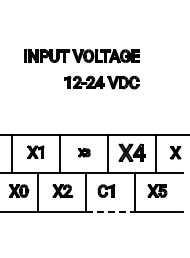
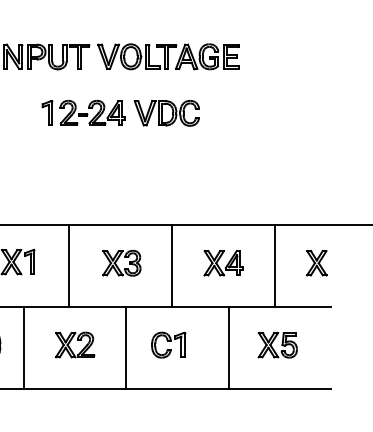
part: (101, 82) -> (119, 113), moved
part: (84, 152) -> (121, 262), size x1.67
part: (131, 152) -> (222, 262), size x0.71
line: (110, 211) -> (177, 388), dashed -> solid

